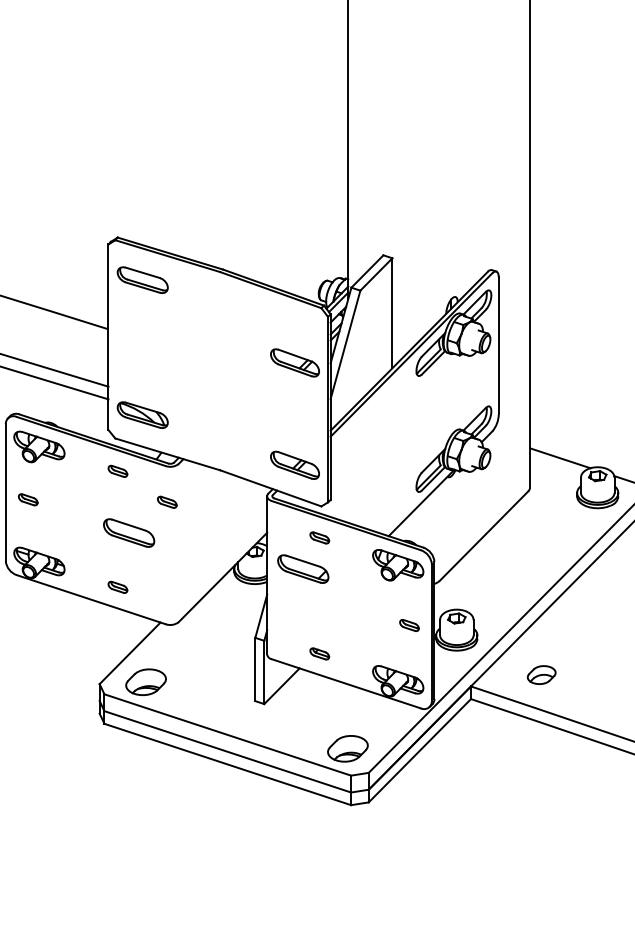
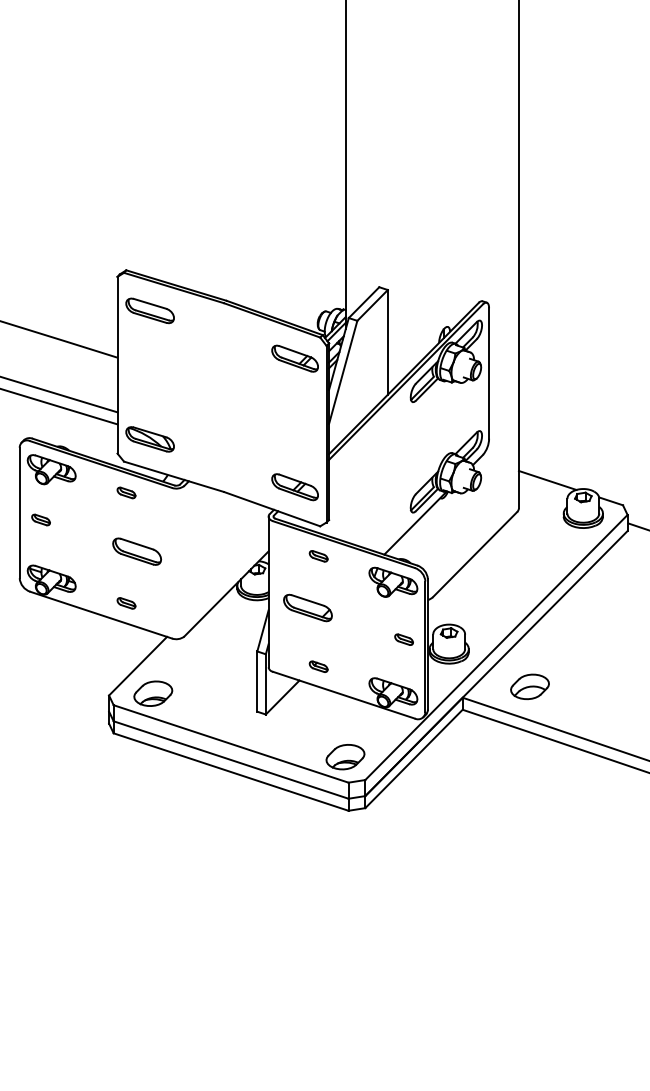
part: (294, 362) -> (294, 358), moved
part: (167, 502) -> (173, 522), removed
part: (302, 568) -> (307, 607), moved
part: (541, 674) -> (529, 686), size x1.43

